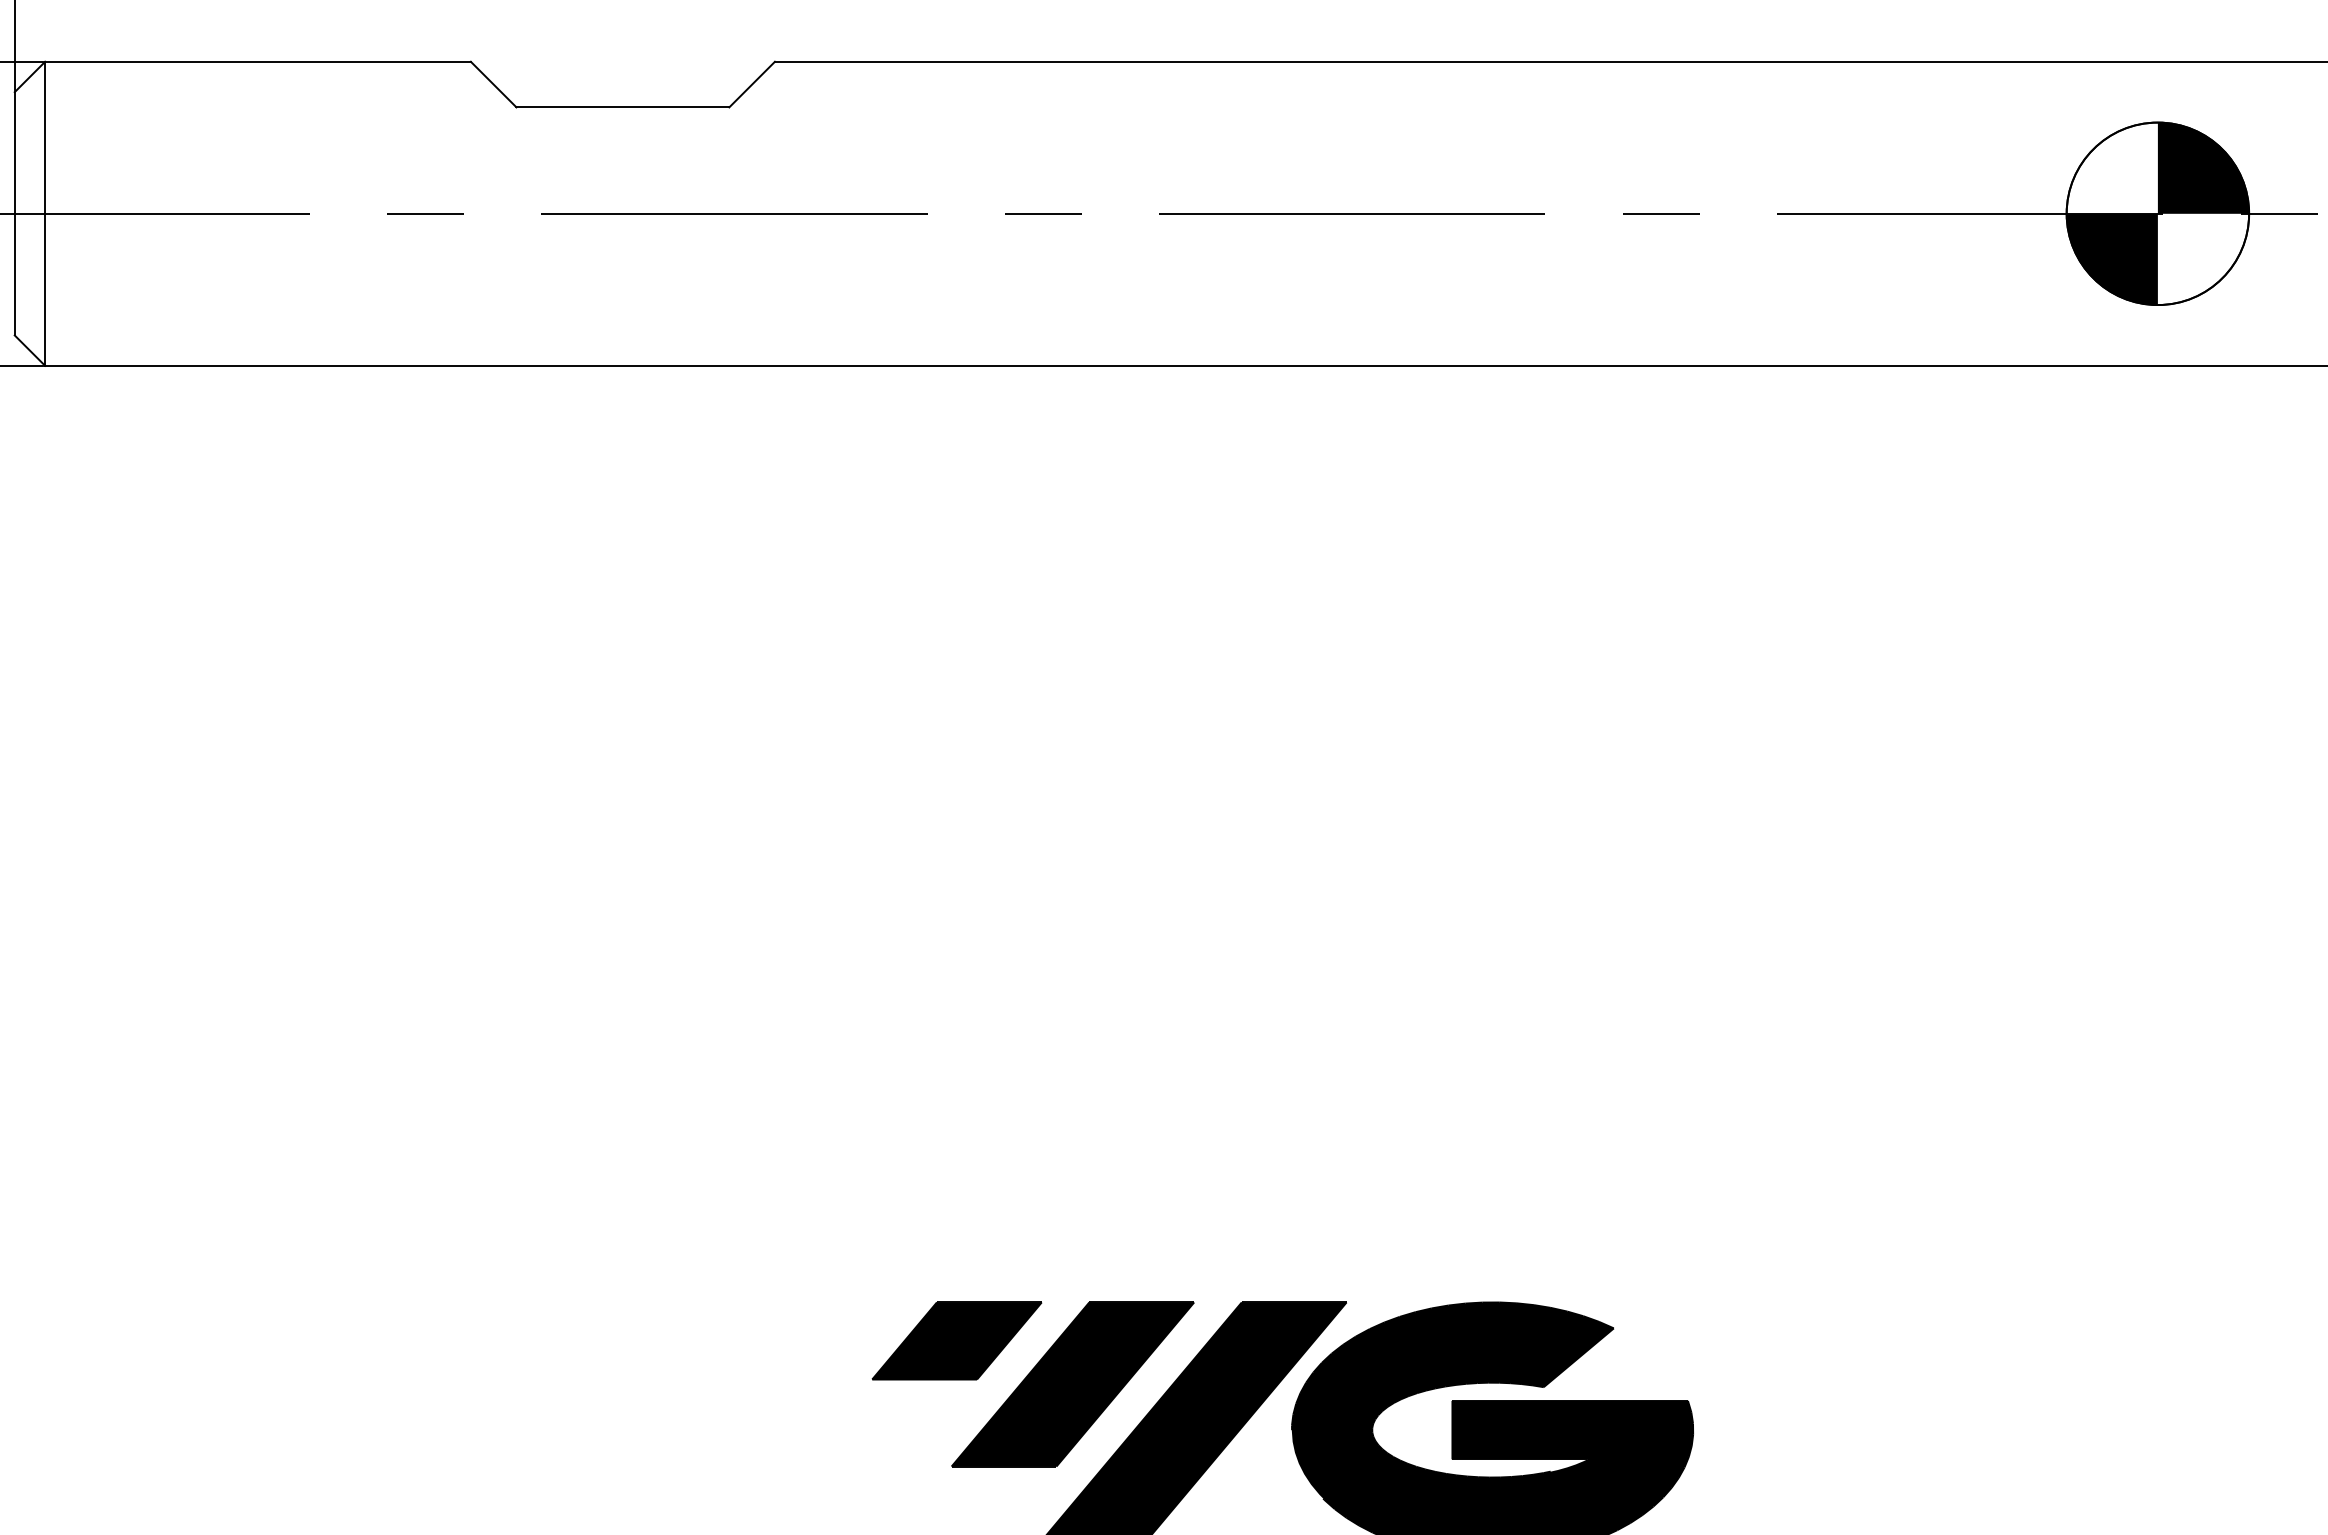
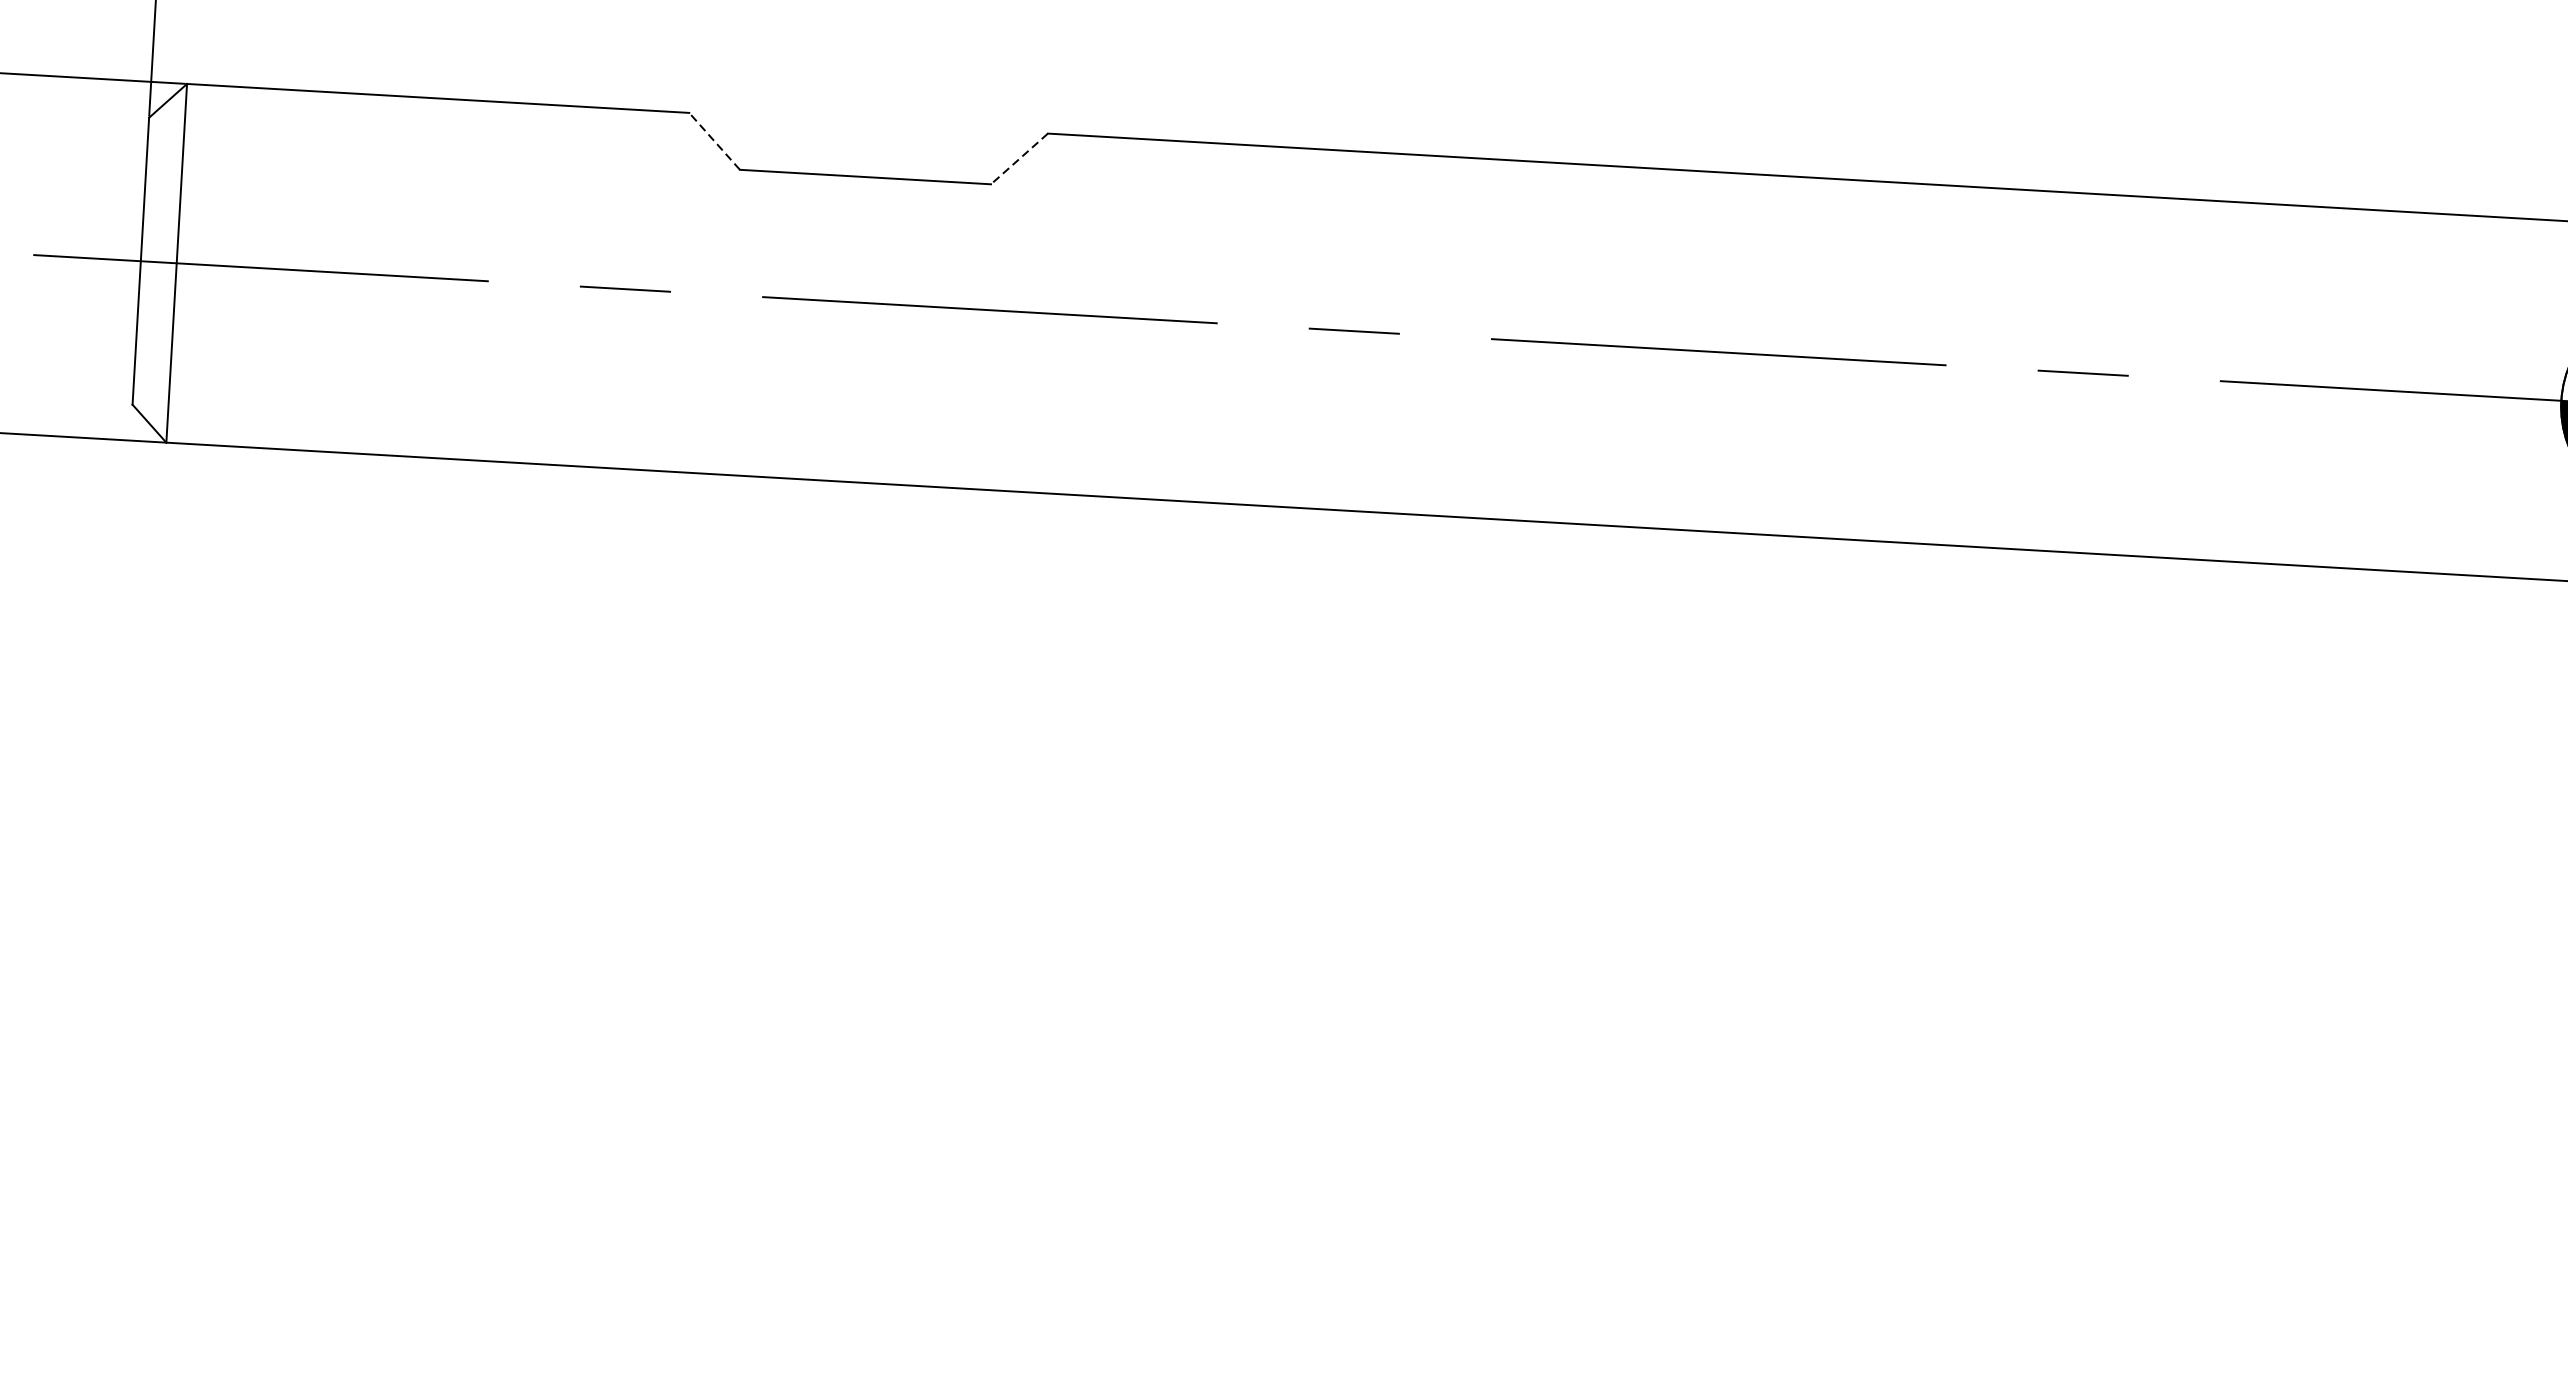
line: (493, 84) -> (714, 141), solid -> dashed
line: (751, 84) -> (1018, 158), solid -> dashed

